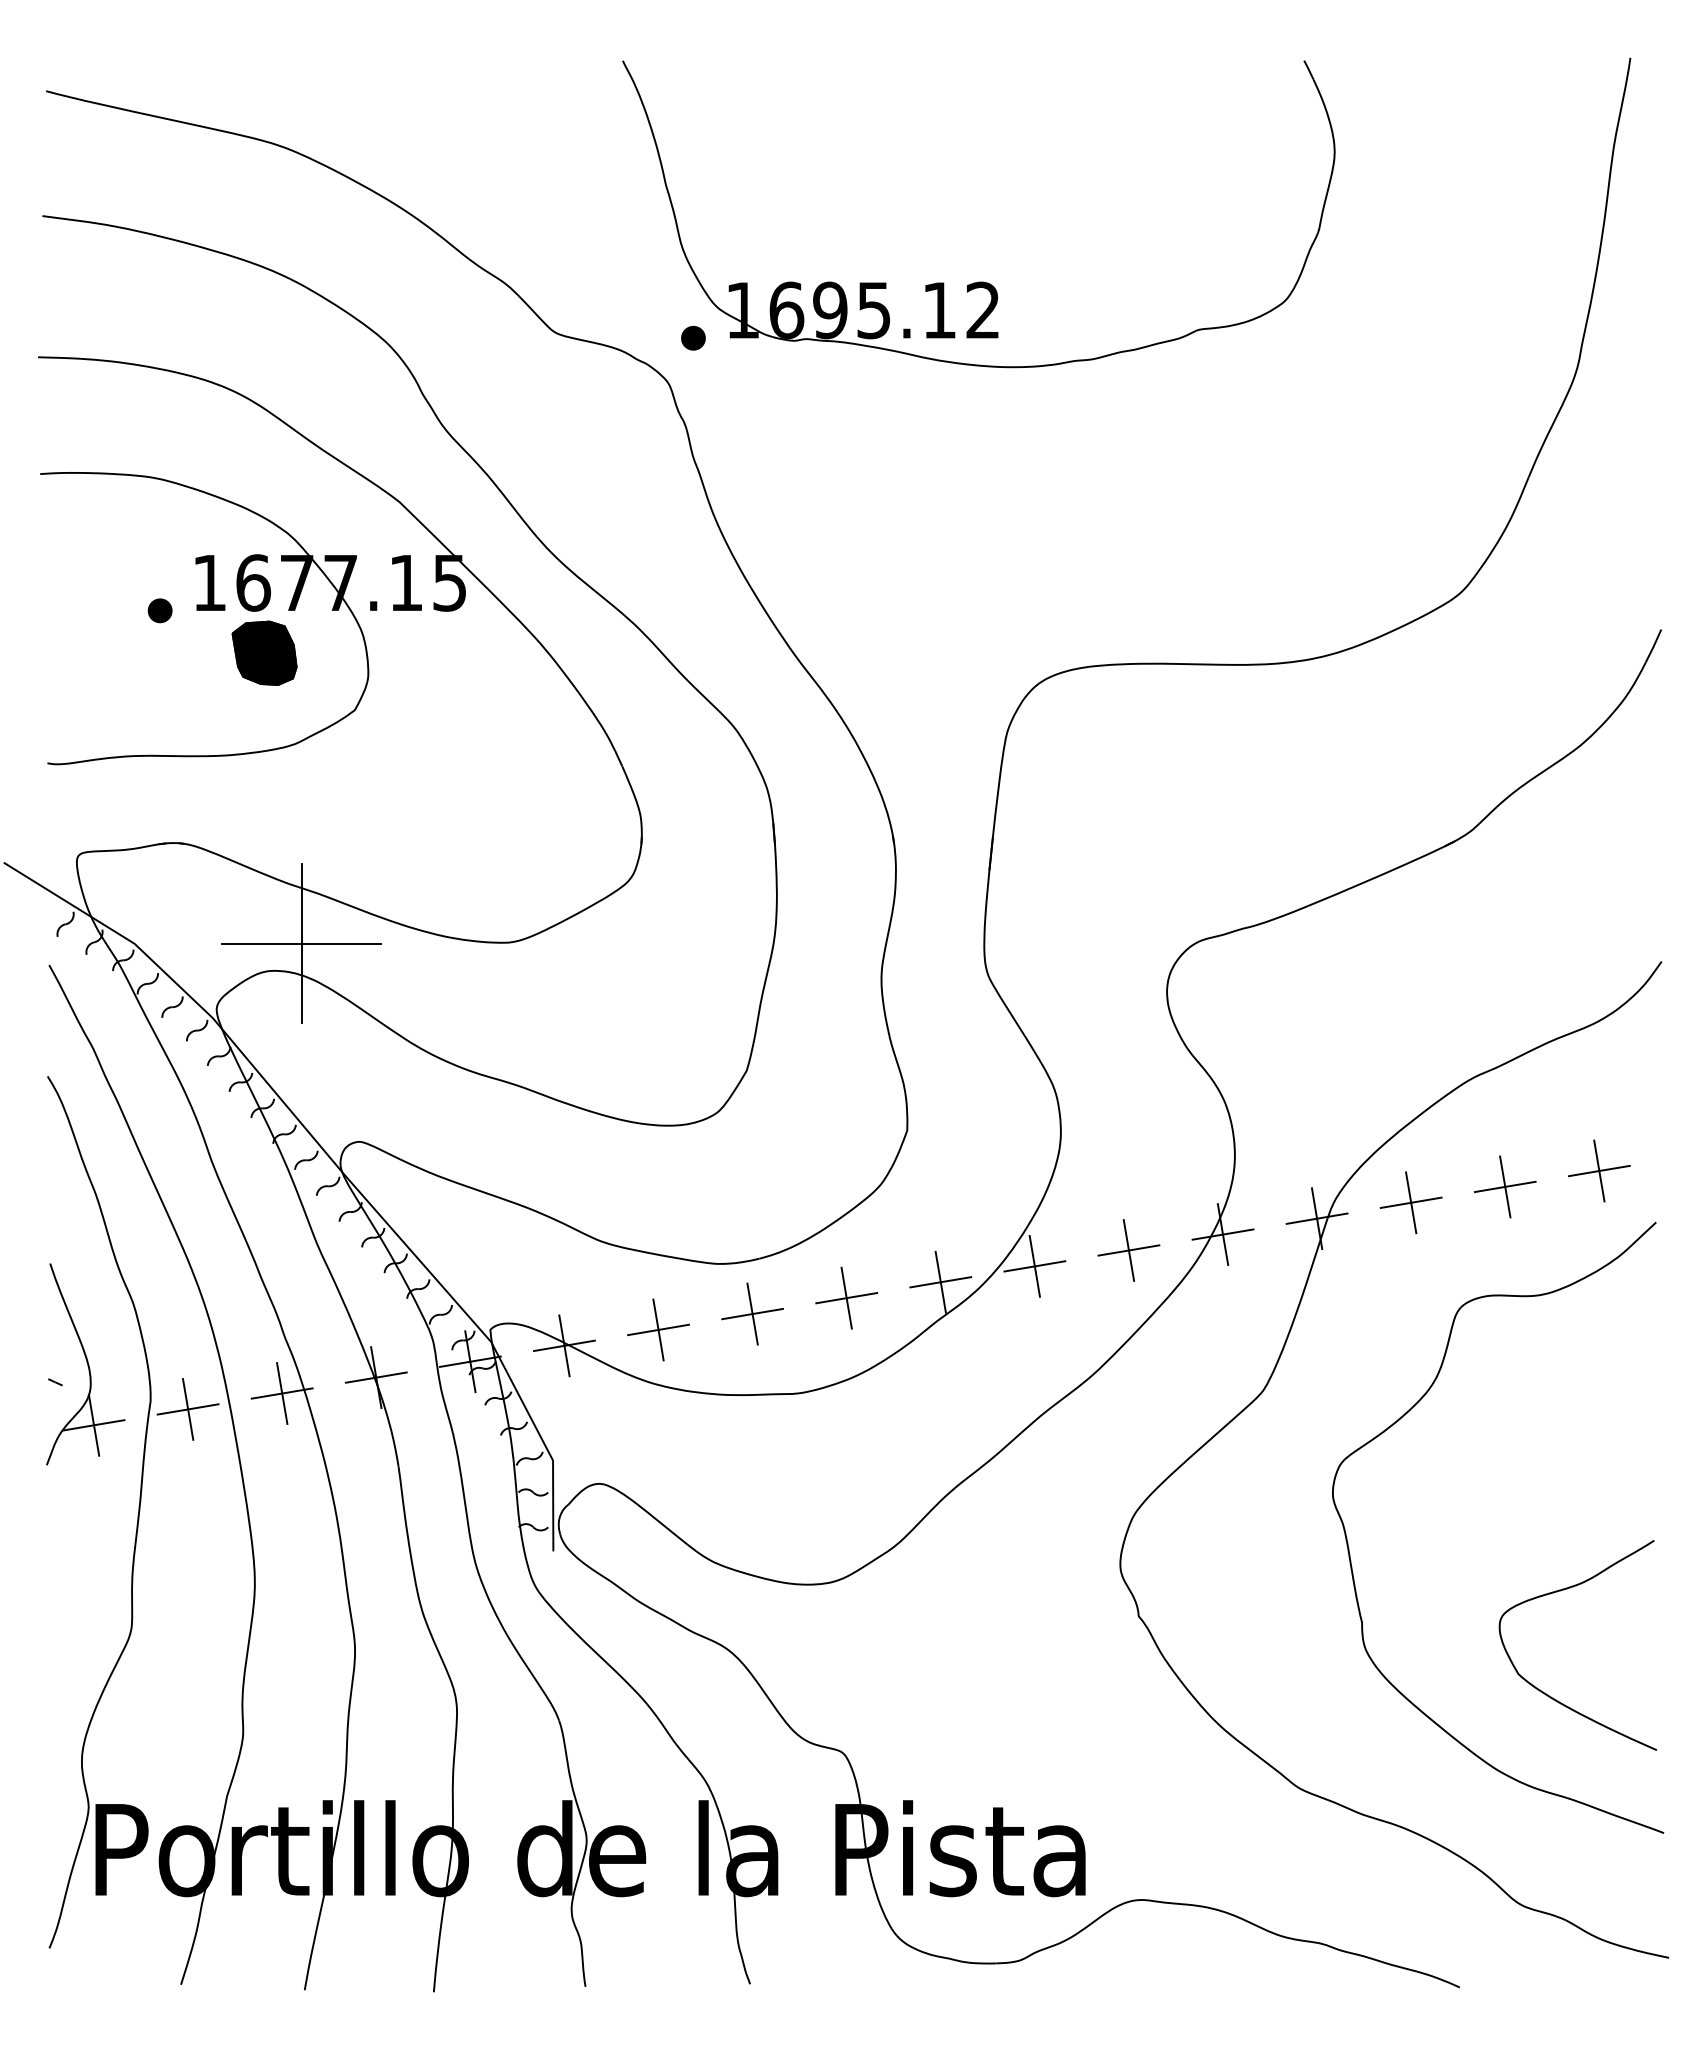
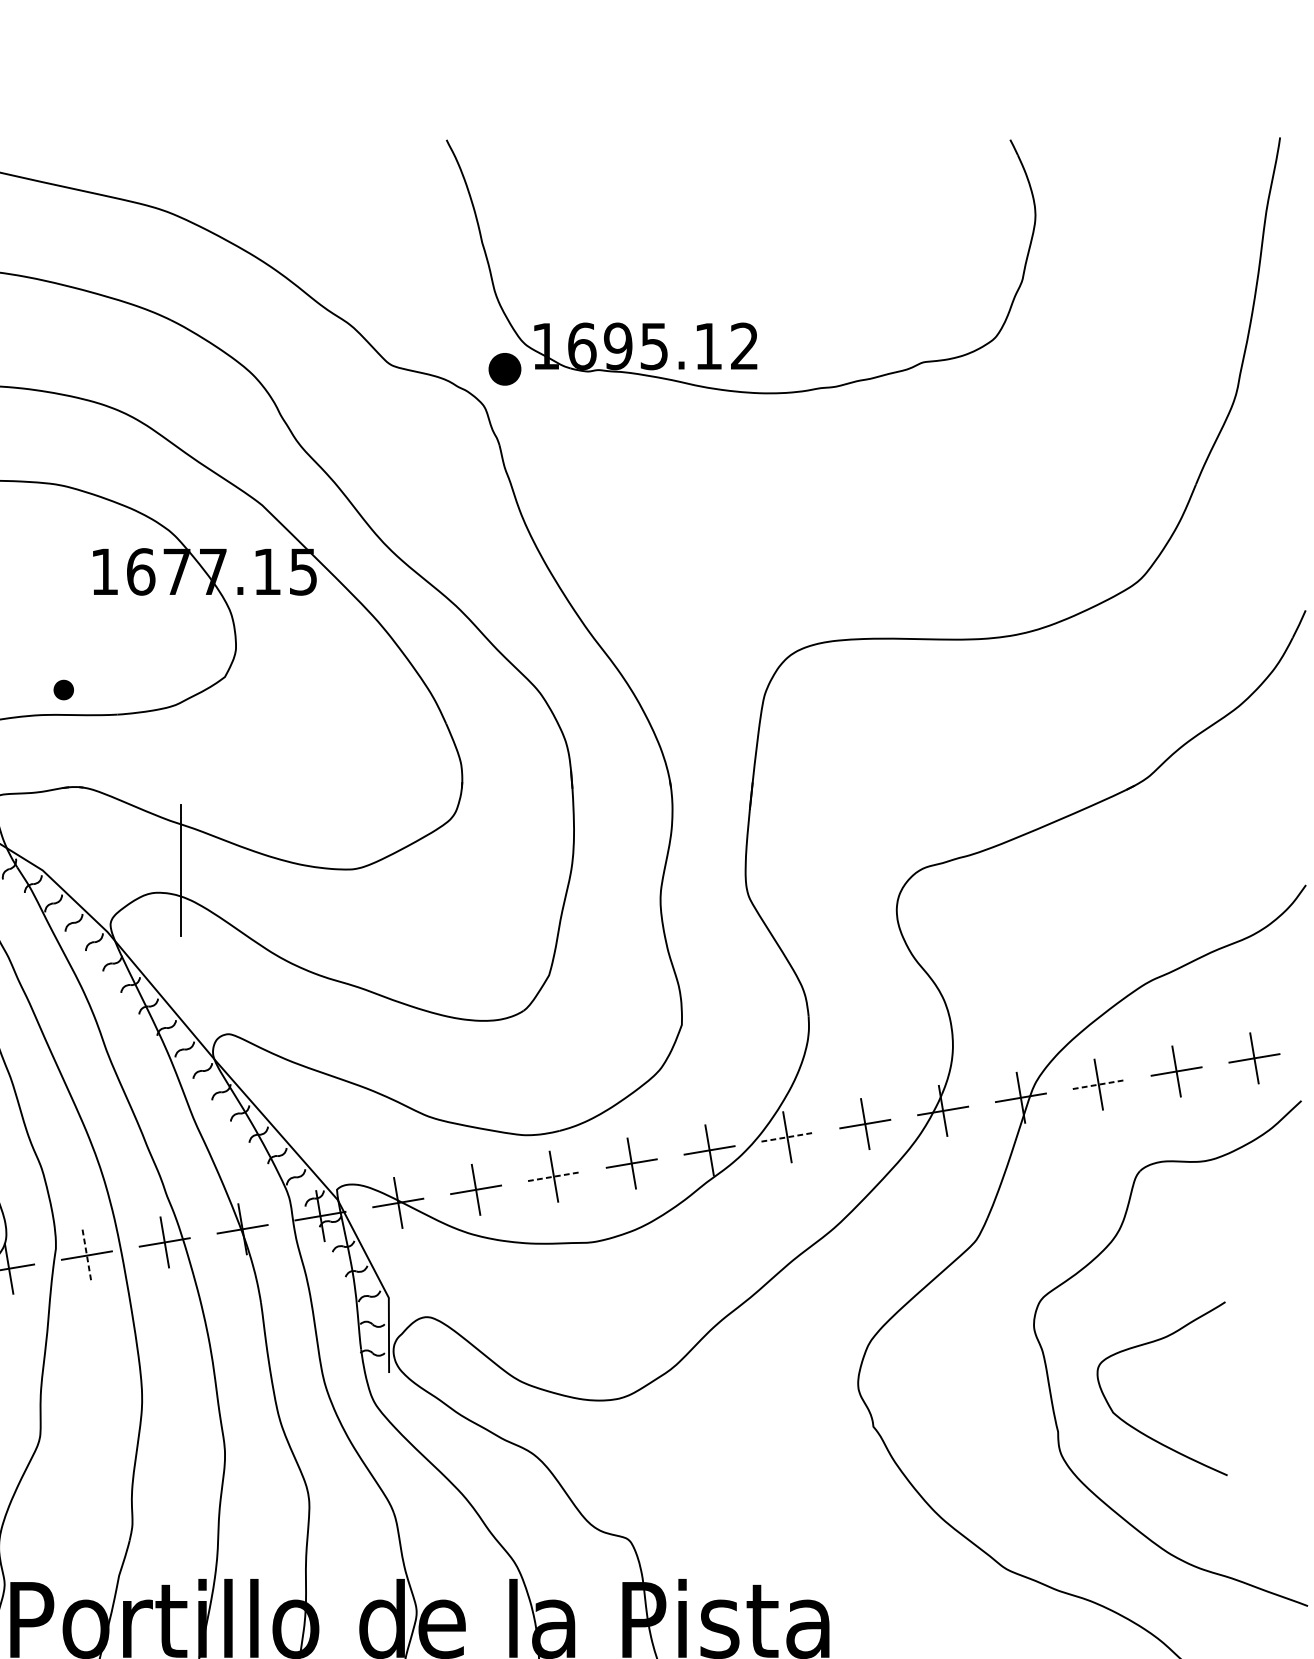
part: (693, 338) -> (505, 369), size x1.6
part: (159, 610) -> (63, 689), moved
part: (264, 652) -> (150, 629), removed
line: (301, 943) -> (180, 870), removed
line: (1411, 1202) -> (1099, 1084), solid -> dashed
line: (1034, 1266) -> (787, 1137), solid -> dashed
line: (752, 1314) -> (553, 1177), solid -> dashed
line: (188, 1409) -> (87, 1255), solid -> dashed
curve: (1564, 1590) -> (1151, 1343), moved

